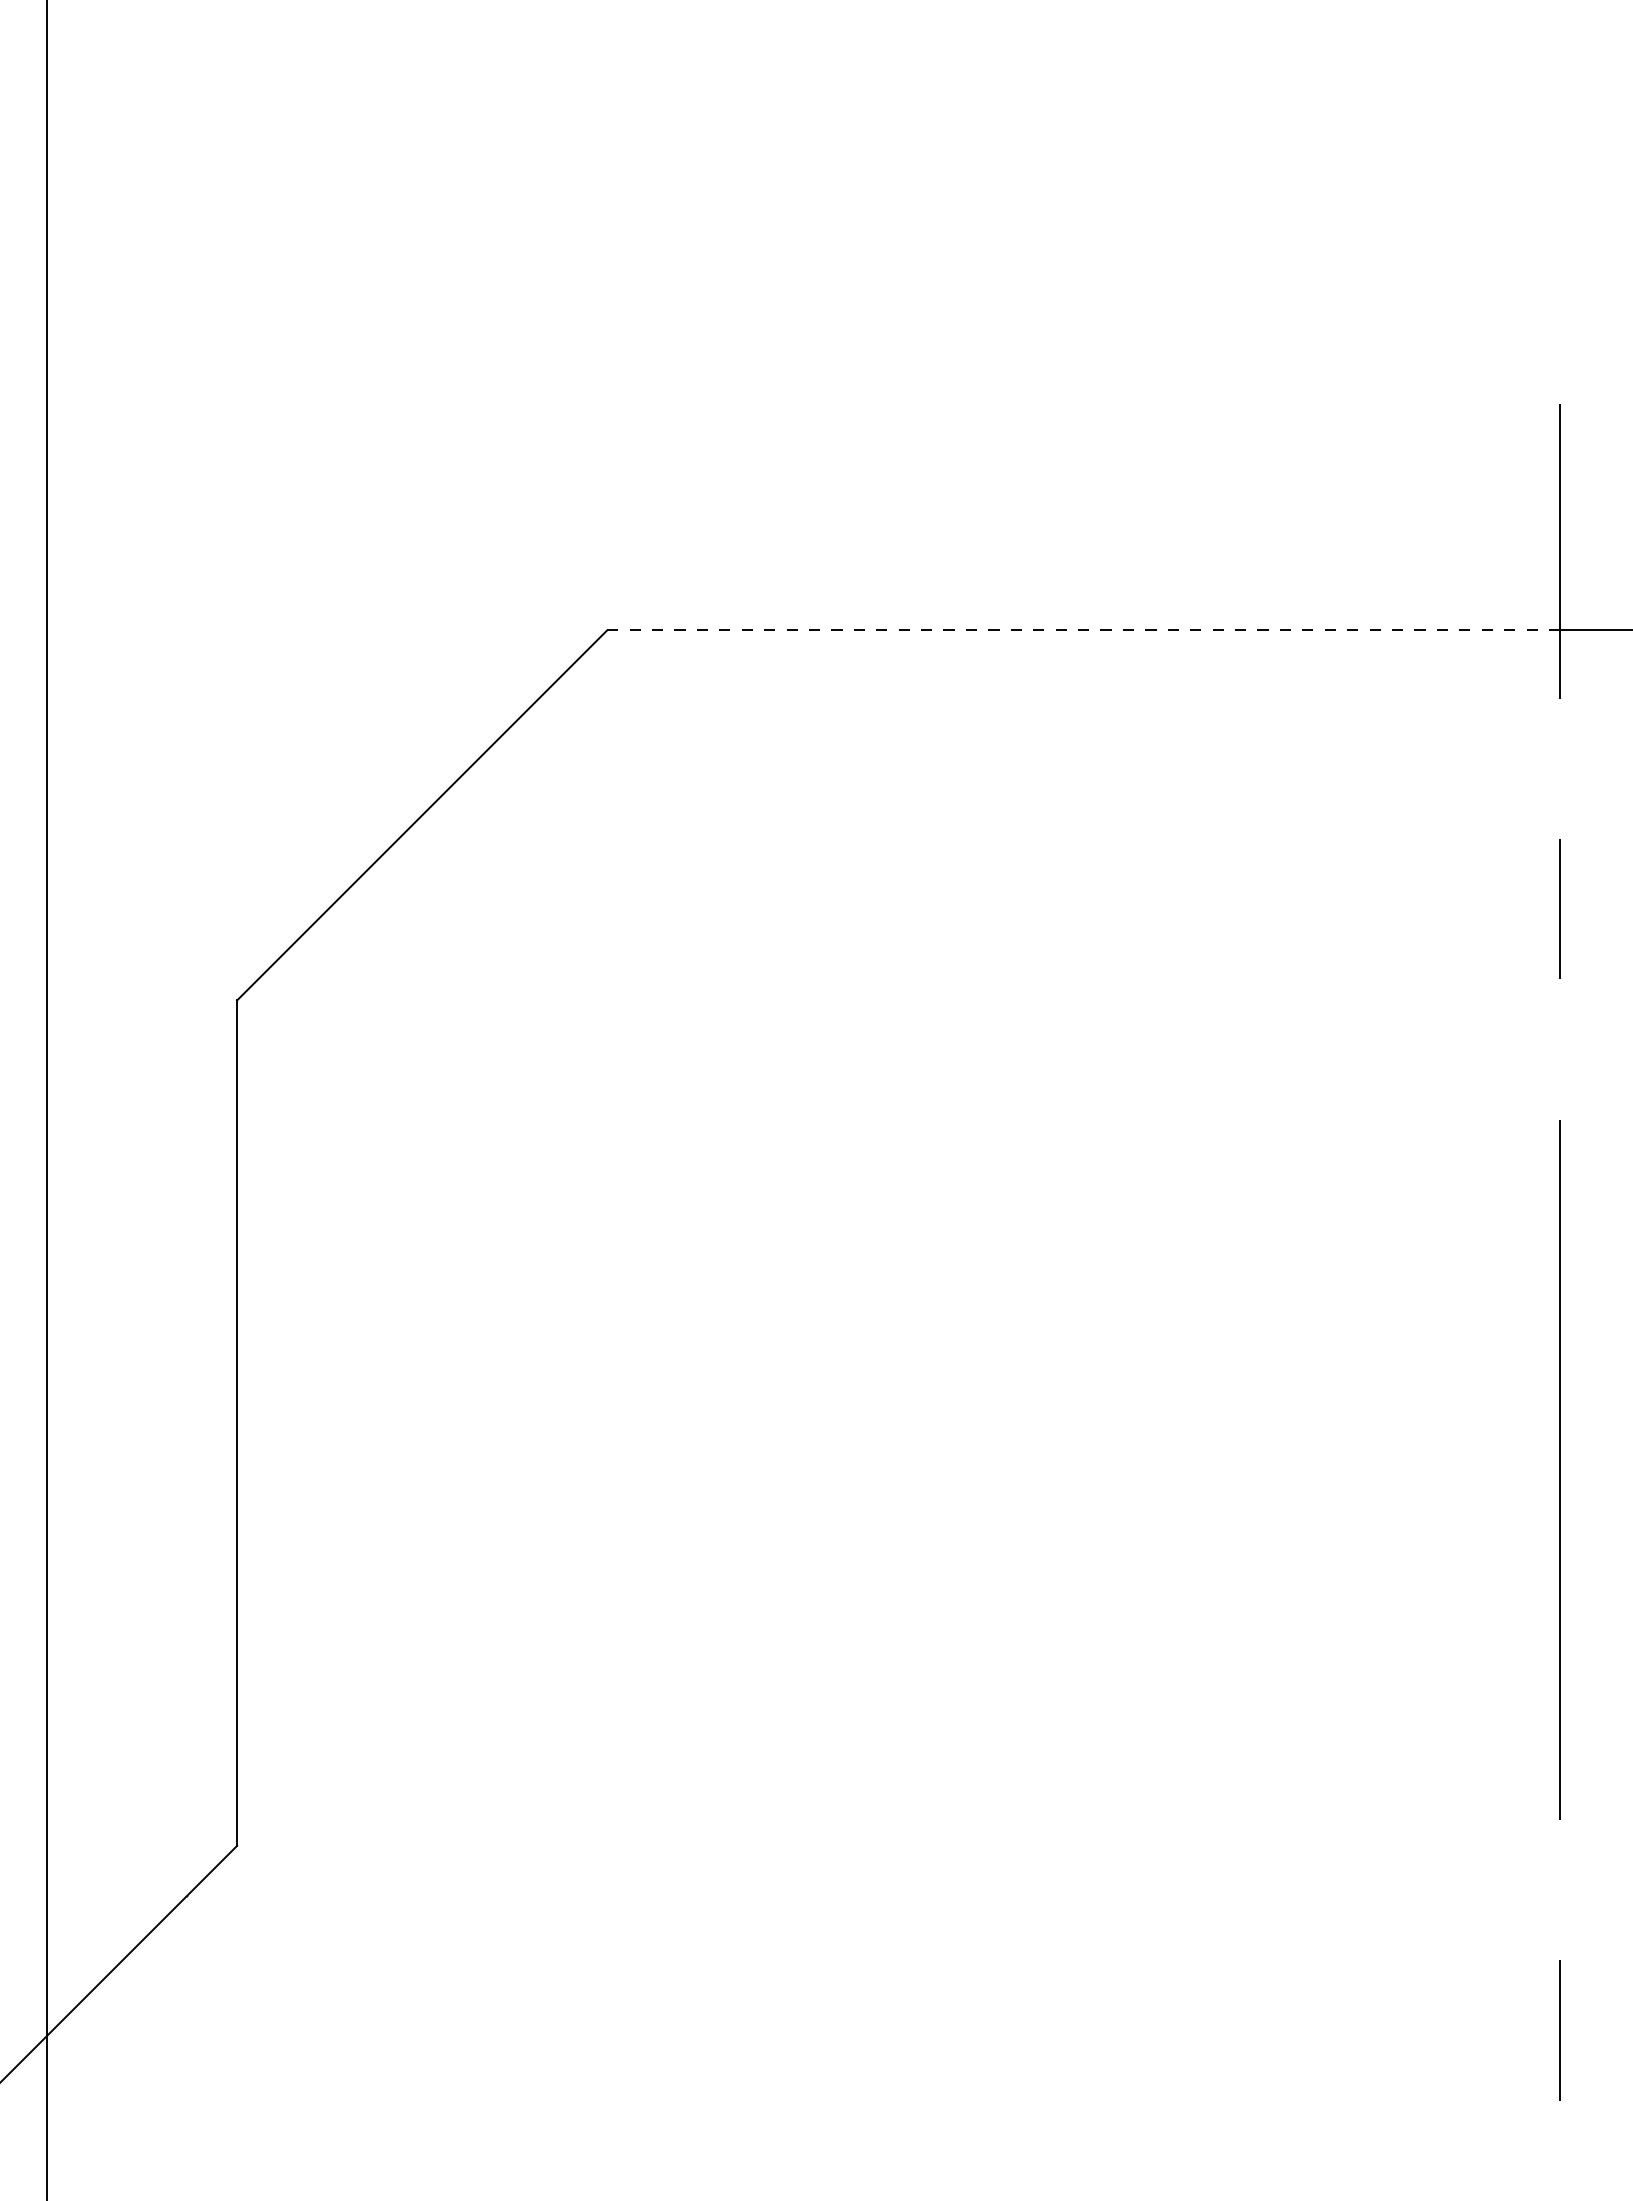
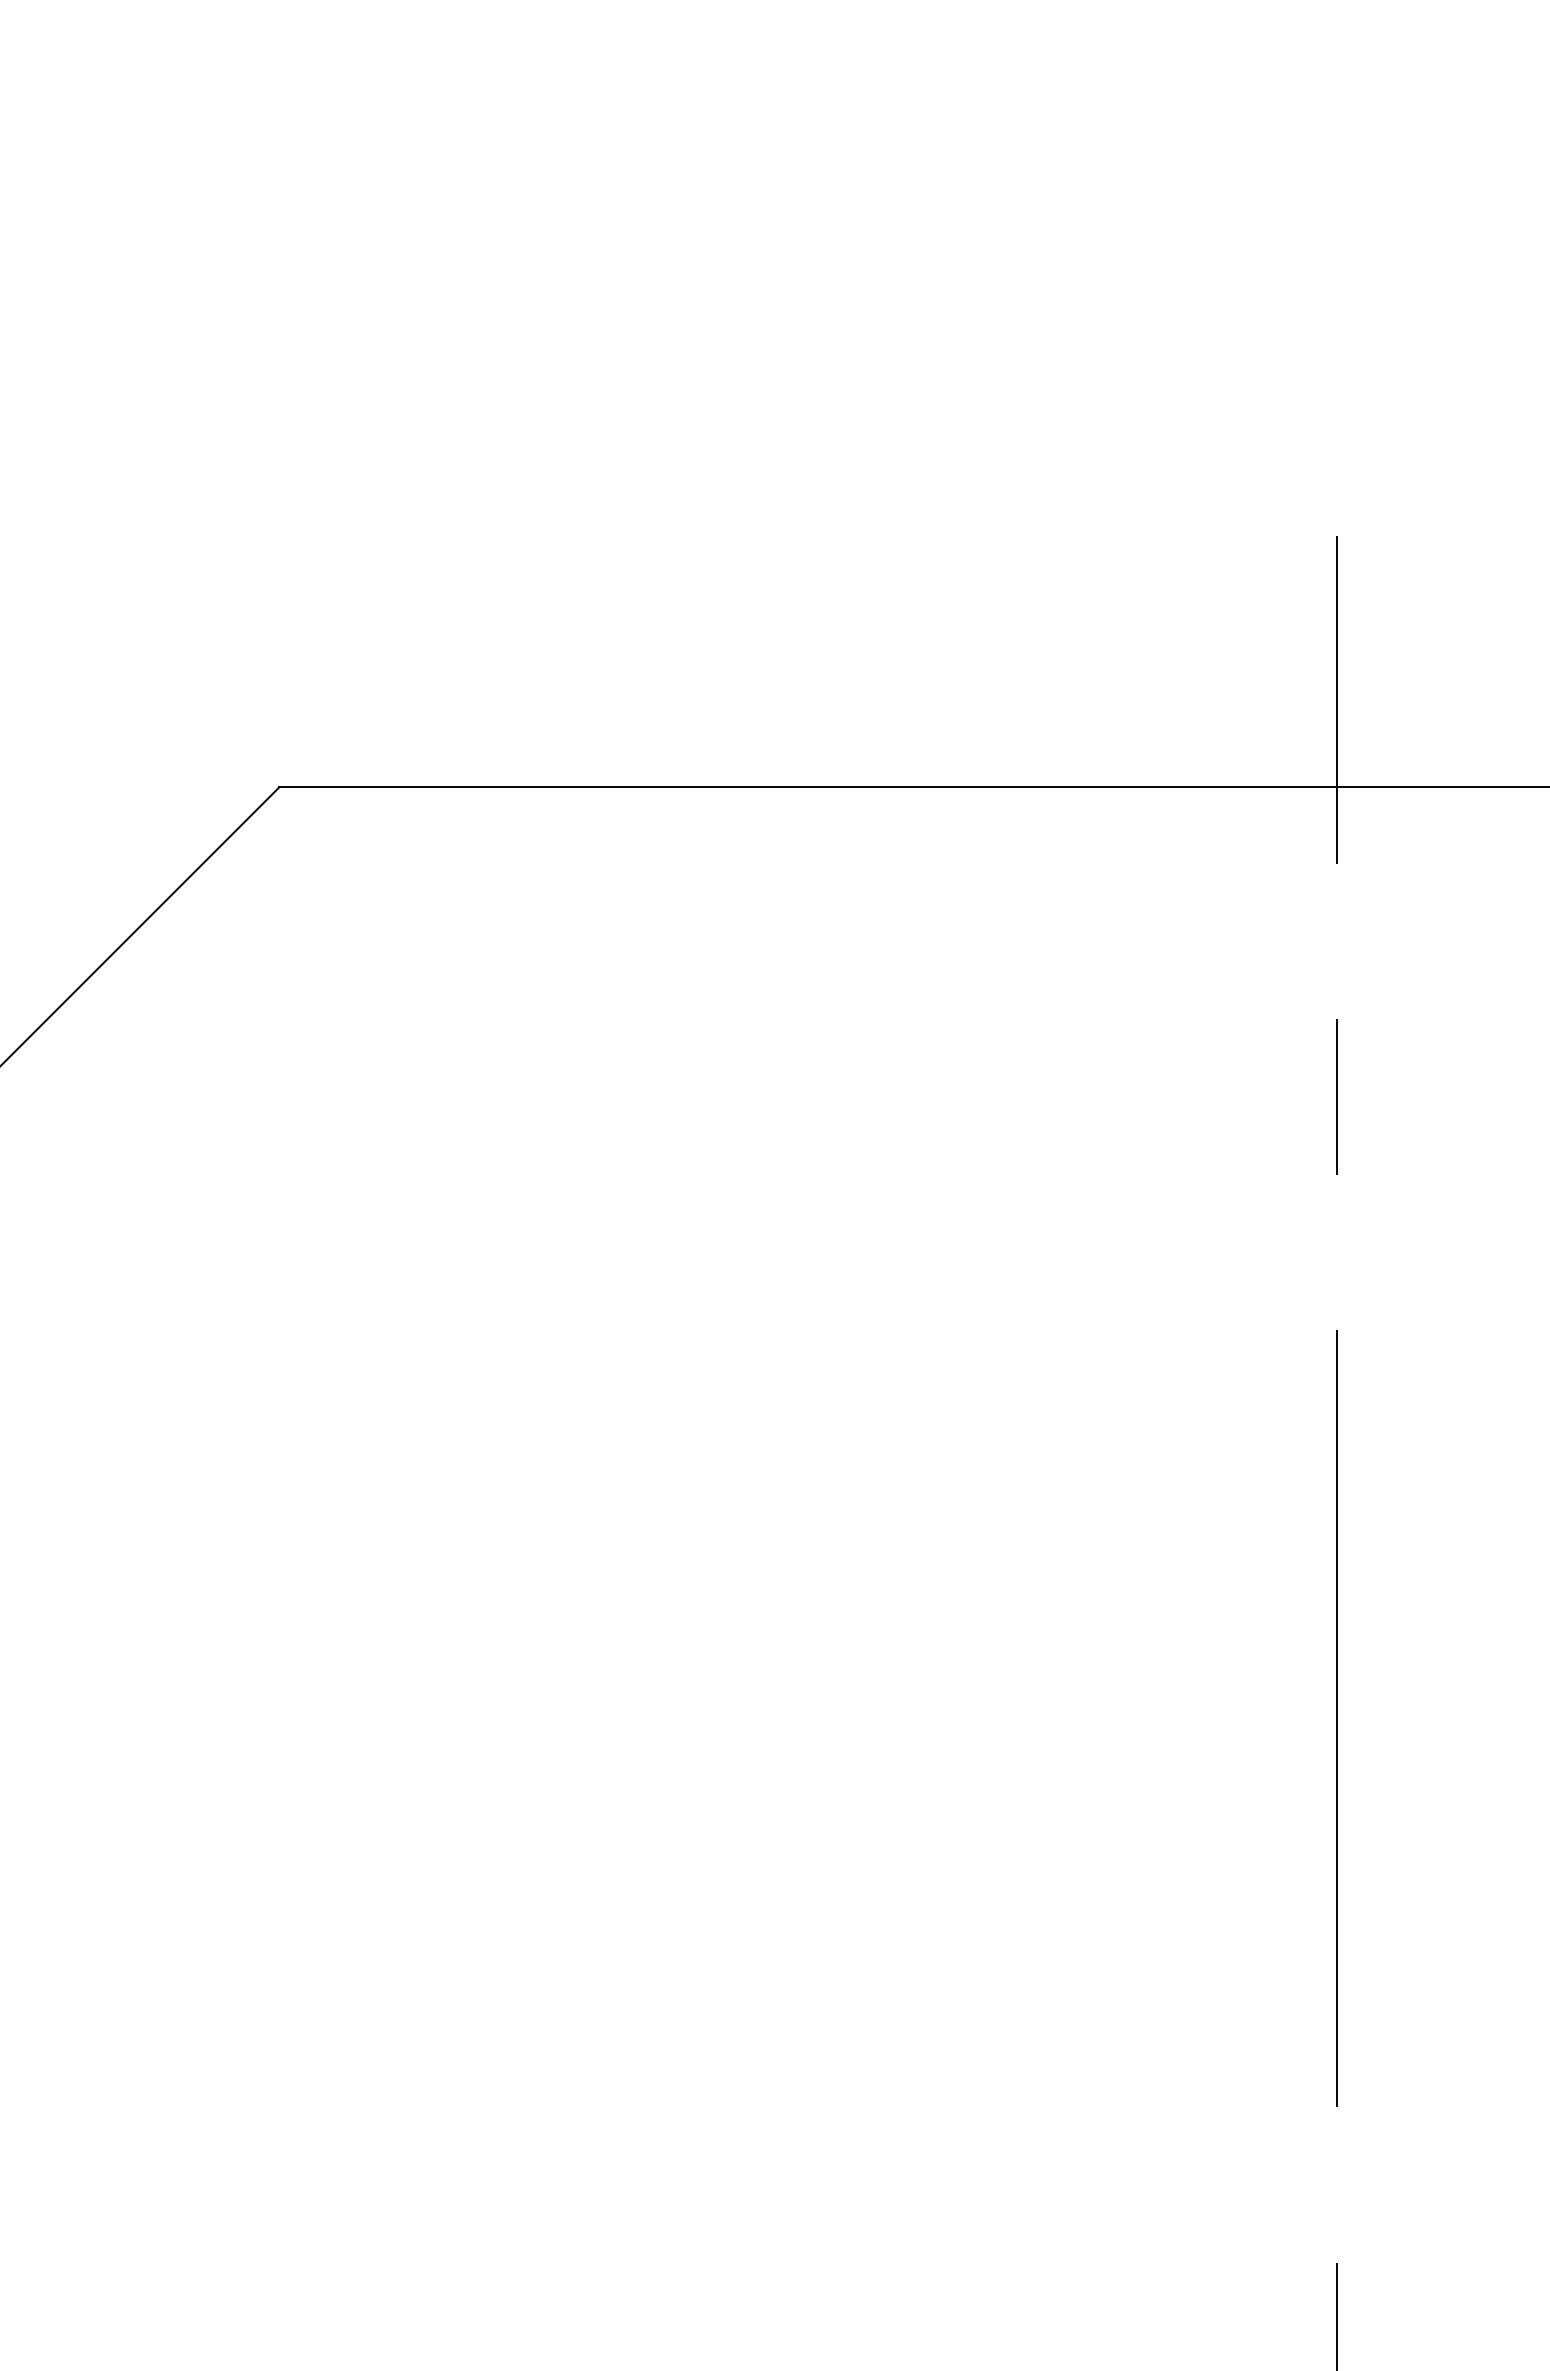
line: (1083, 630) -> (807, 787), dashed -> solid

